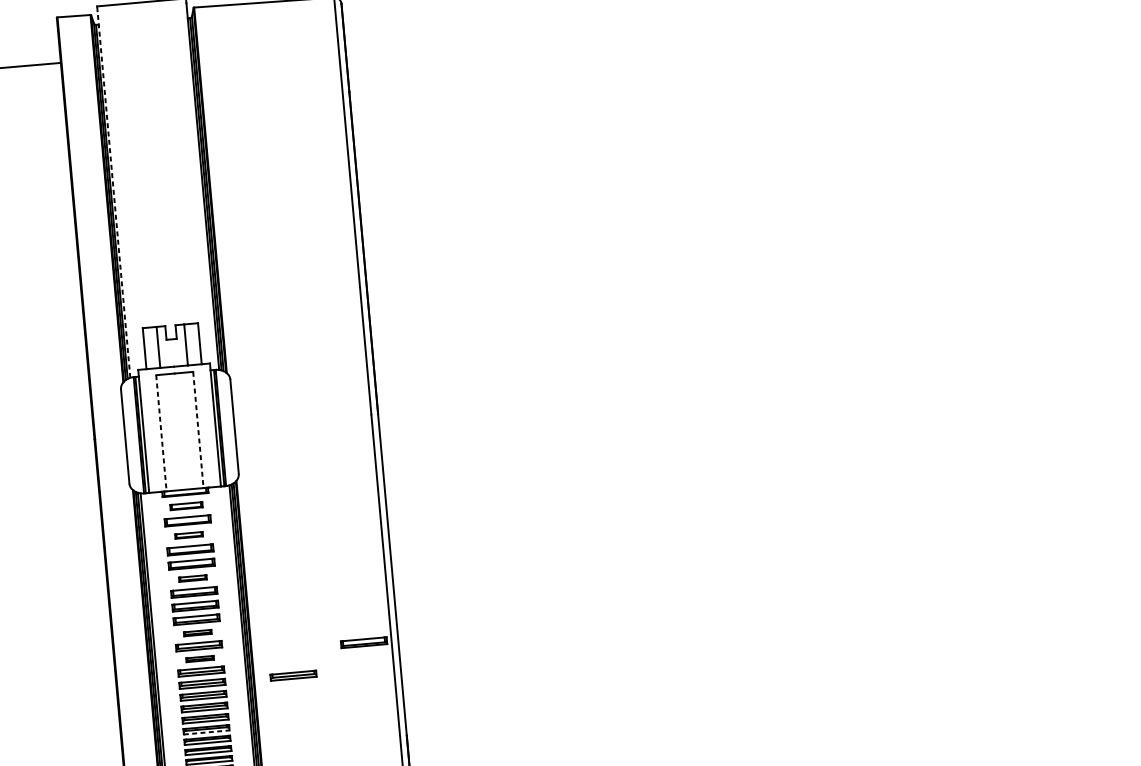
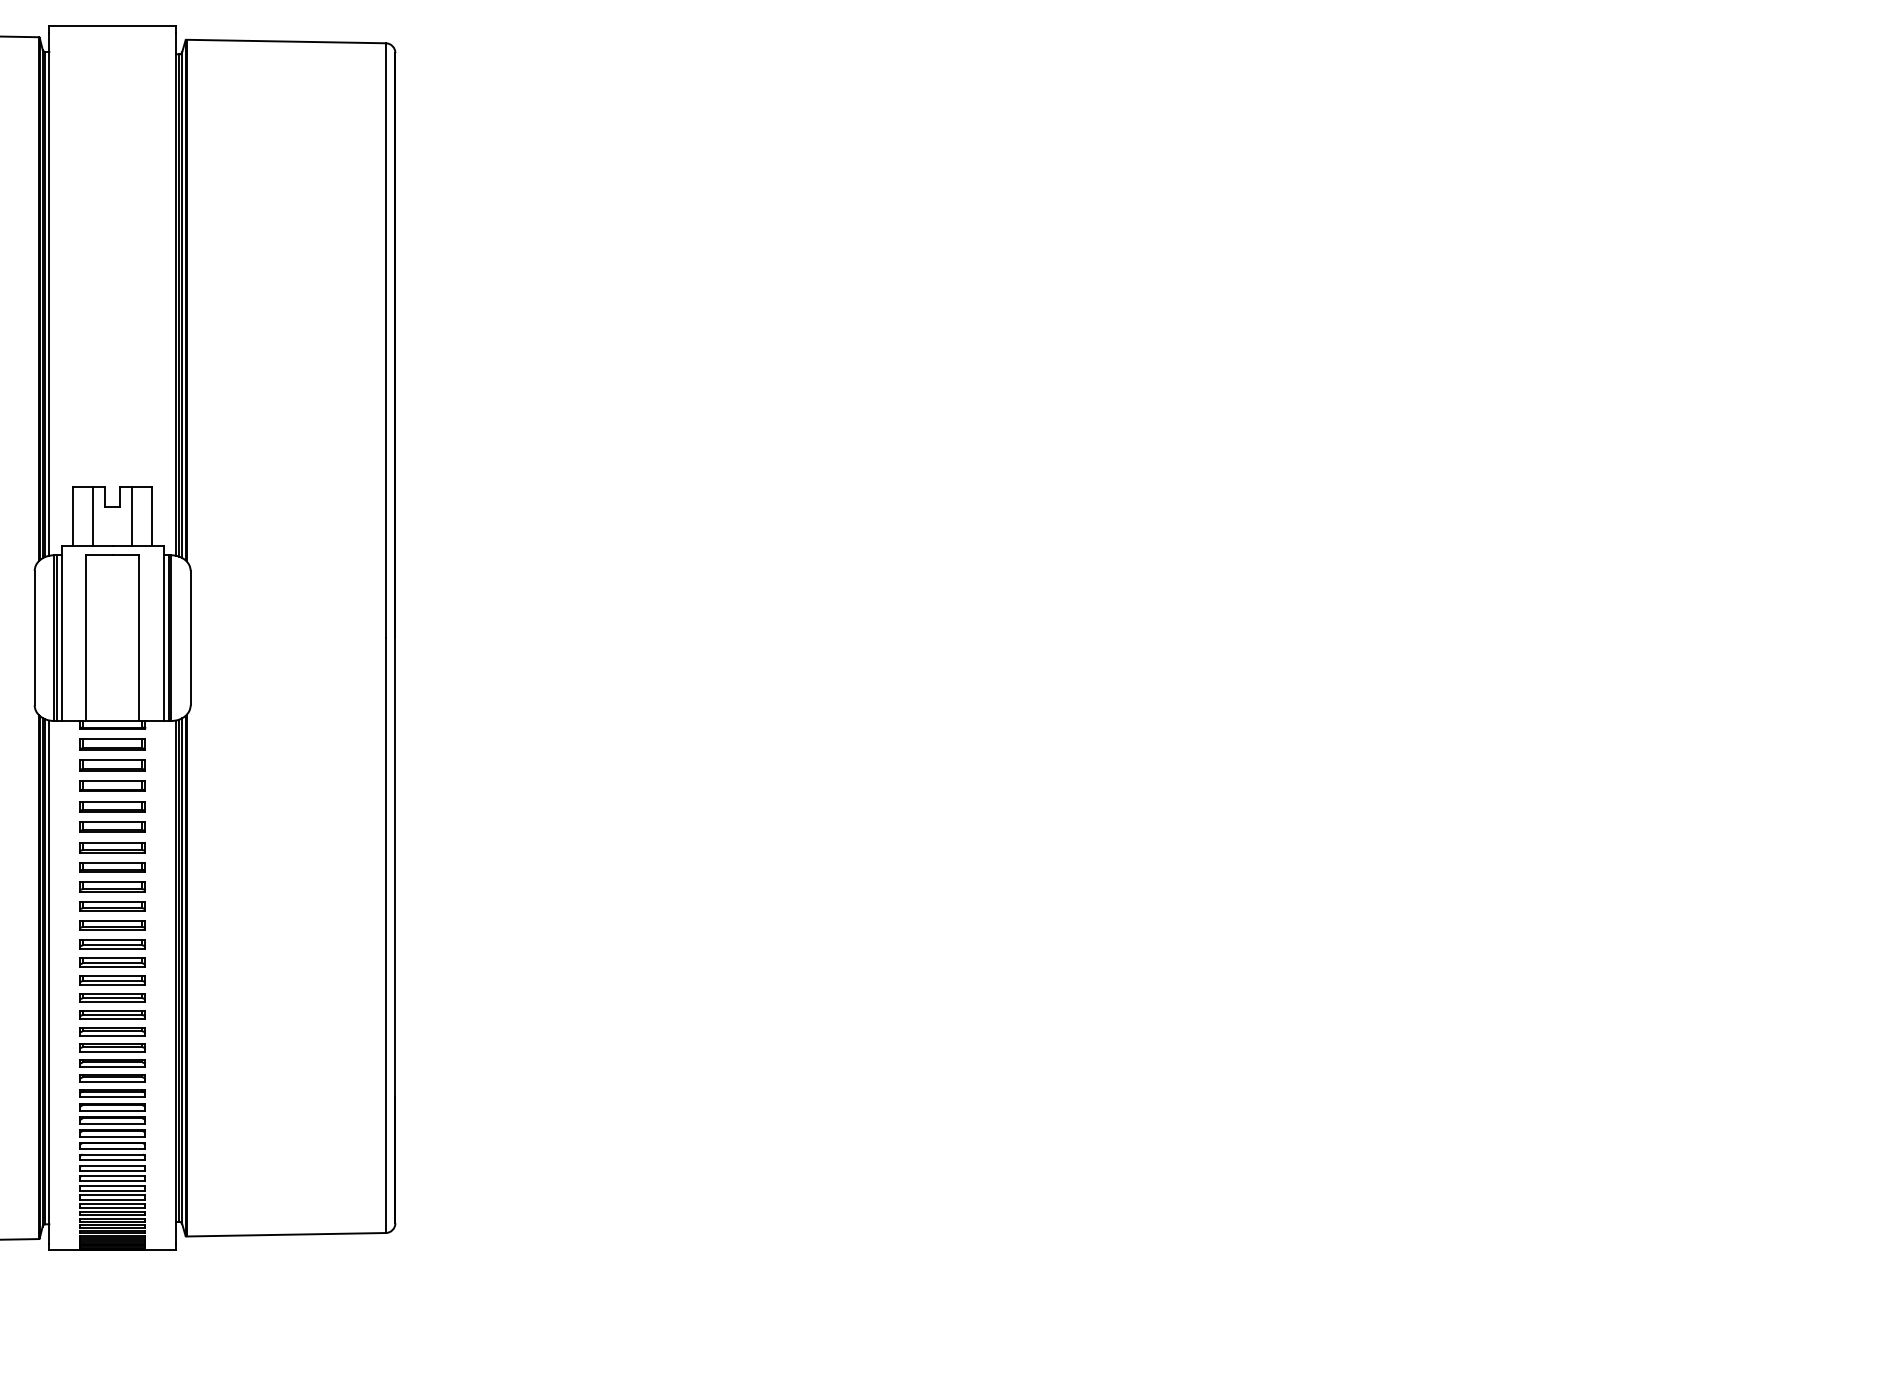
line: (114, 194) -> (49, 294), dashed -> solid
line: (198, 430) -> (139, 638), dashed -> solid
line: (161, 433) -> (86, 638), dashed -> solid
part: (186, 506) -> (112, 744), size x1.43
part: (188, 534) -> (112, 785), size x1.67
part: (192, 578) -> (112, 847), size x1.67
part: (197, 633) -> (112, 925), size x1.67
part: (363, 642) -> (346, 959), removed
part: (200, 659) -> (112, 962), size x1.67
part: (293, 675) -> (242, 997), removed
line: (206, 732) -> (112, 1067), dashed -> solid

